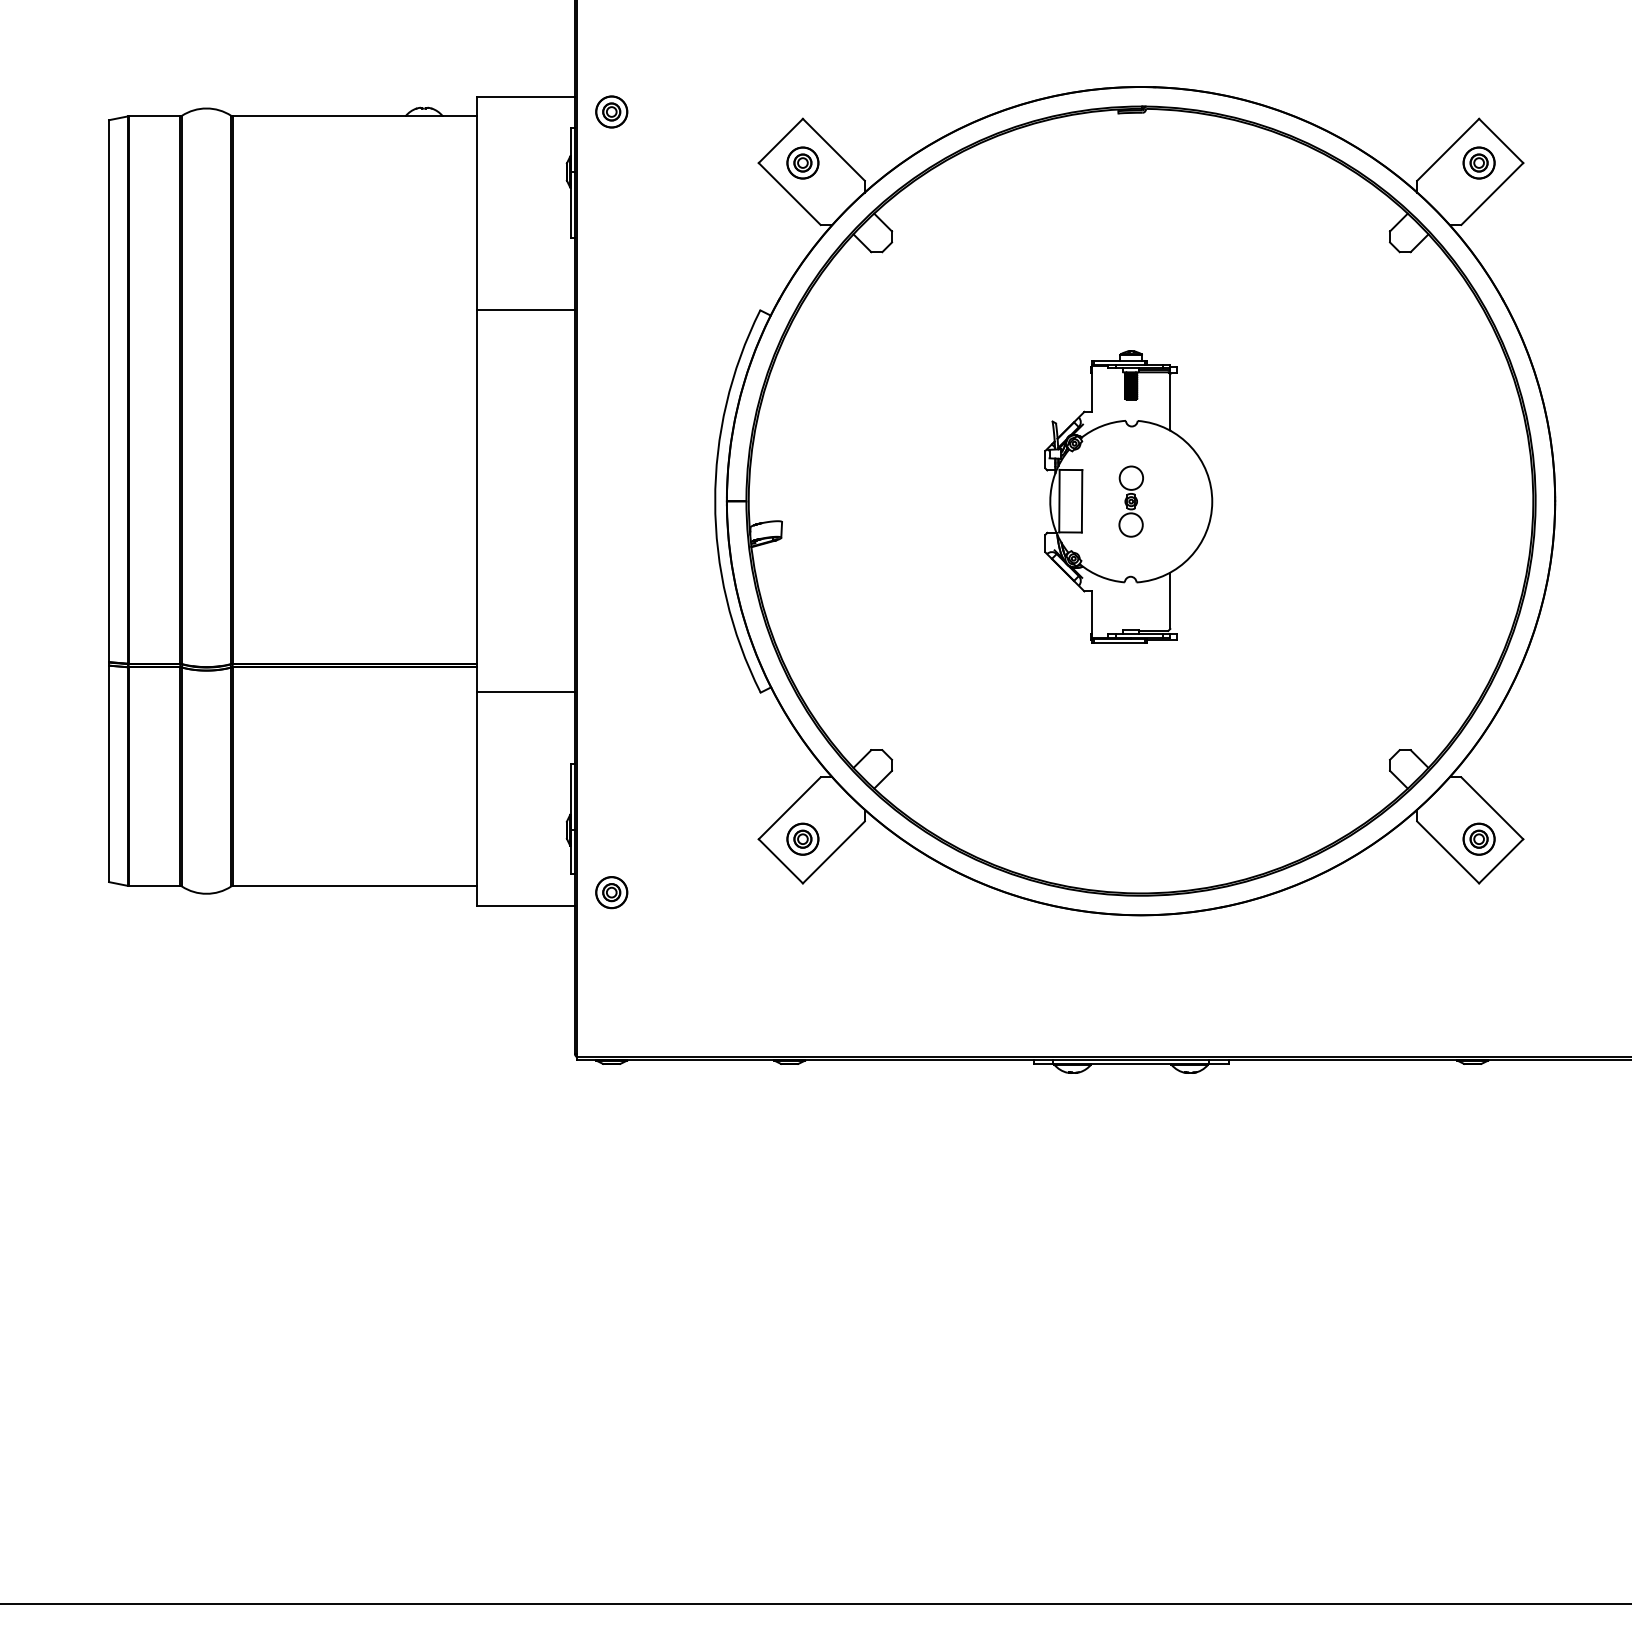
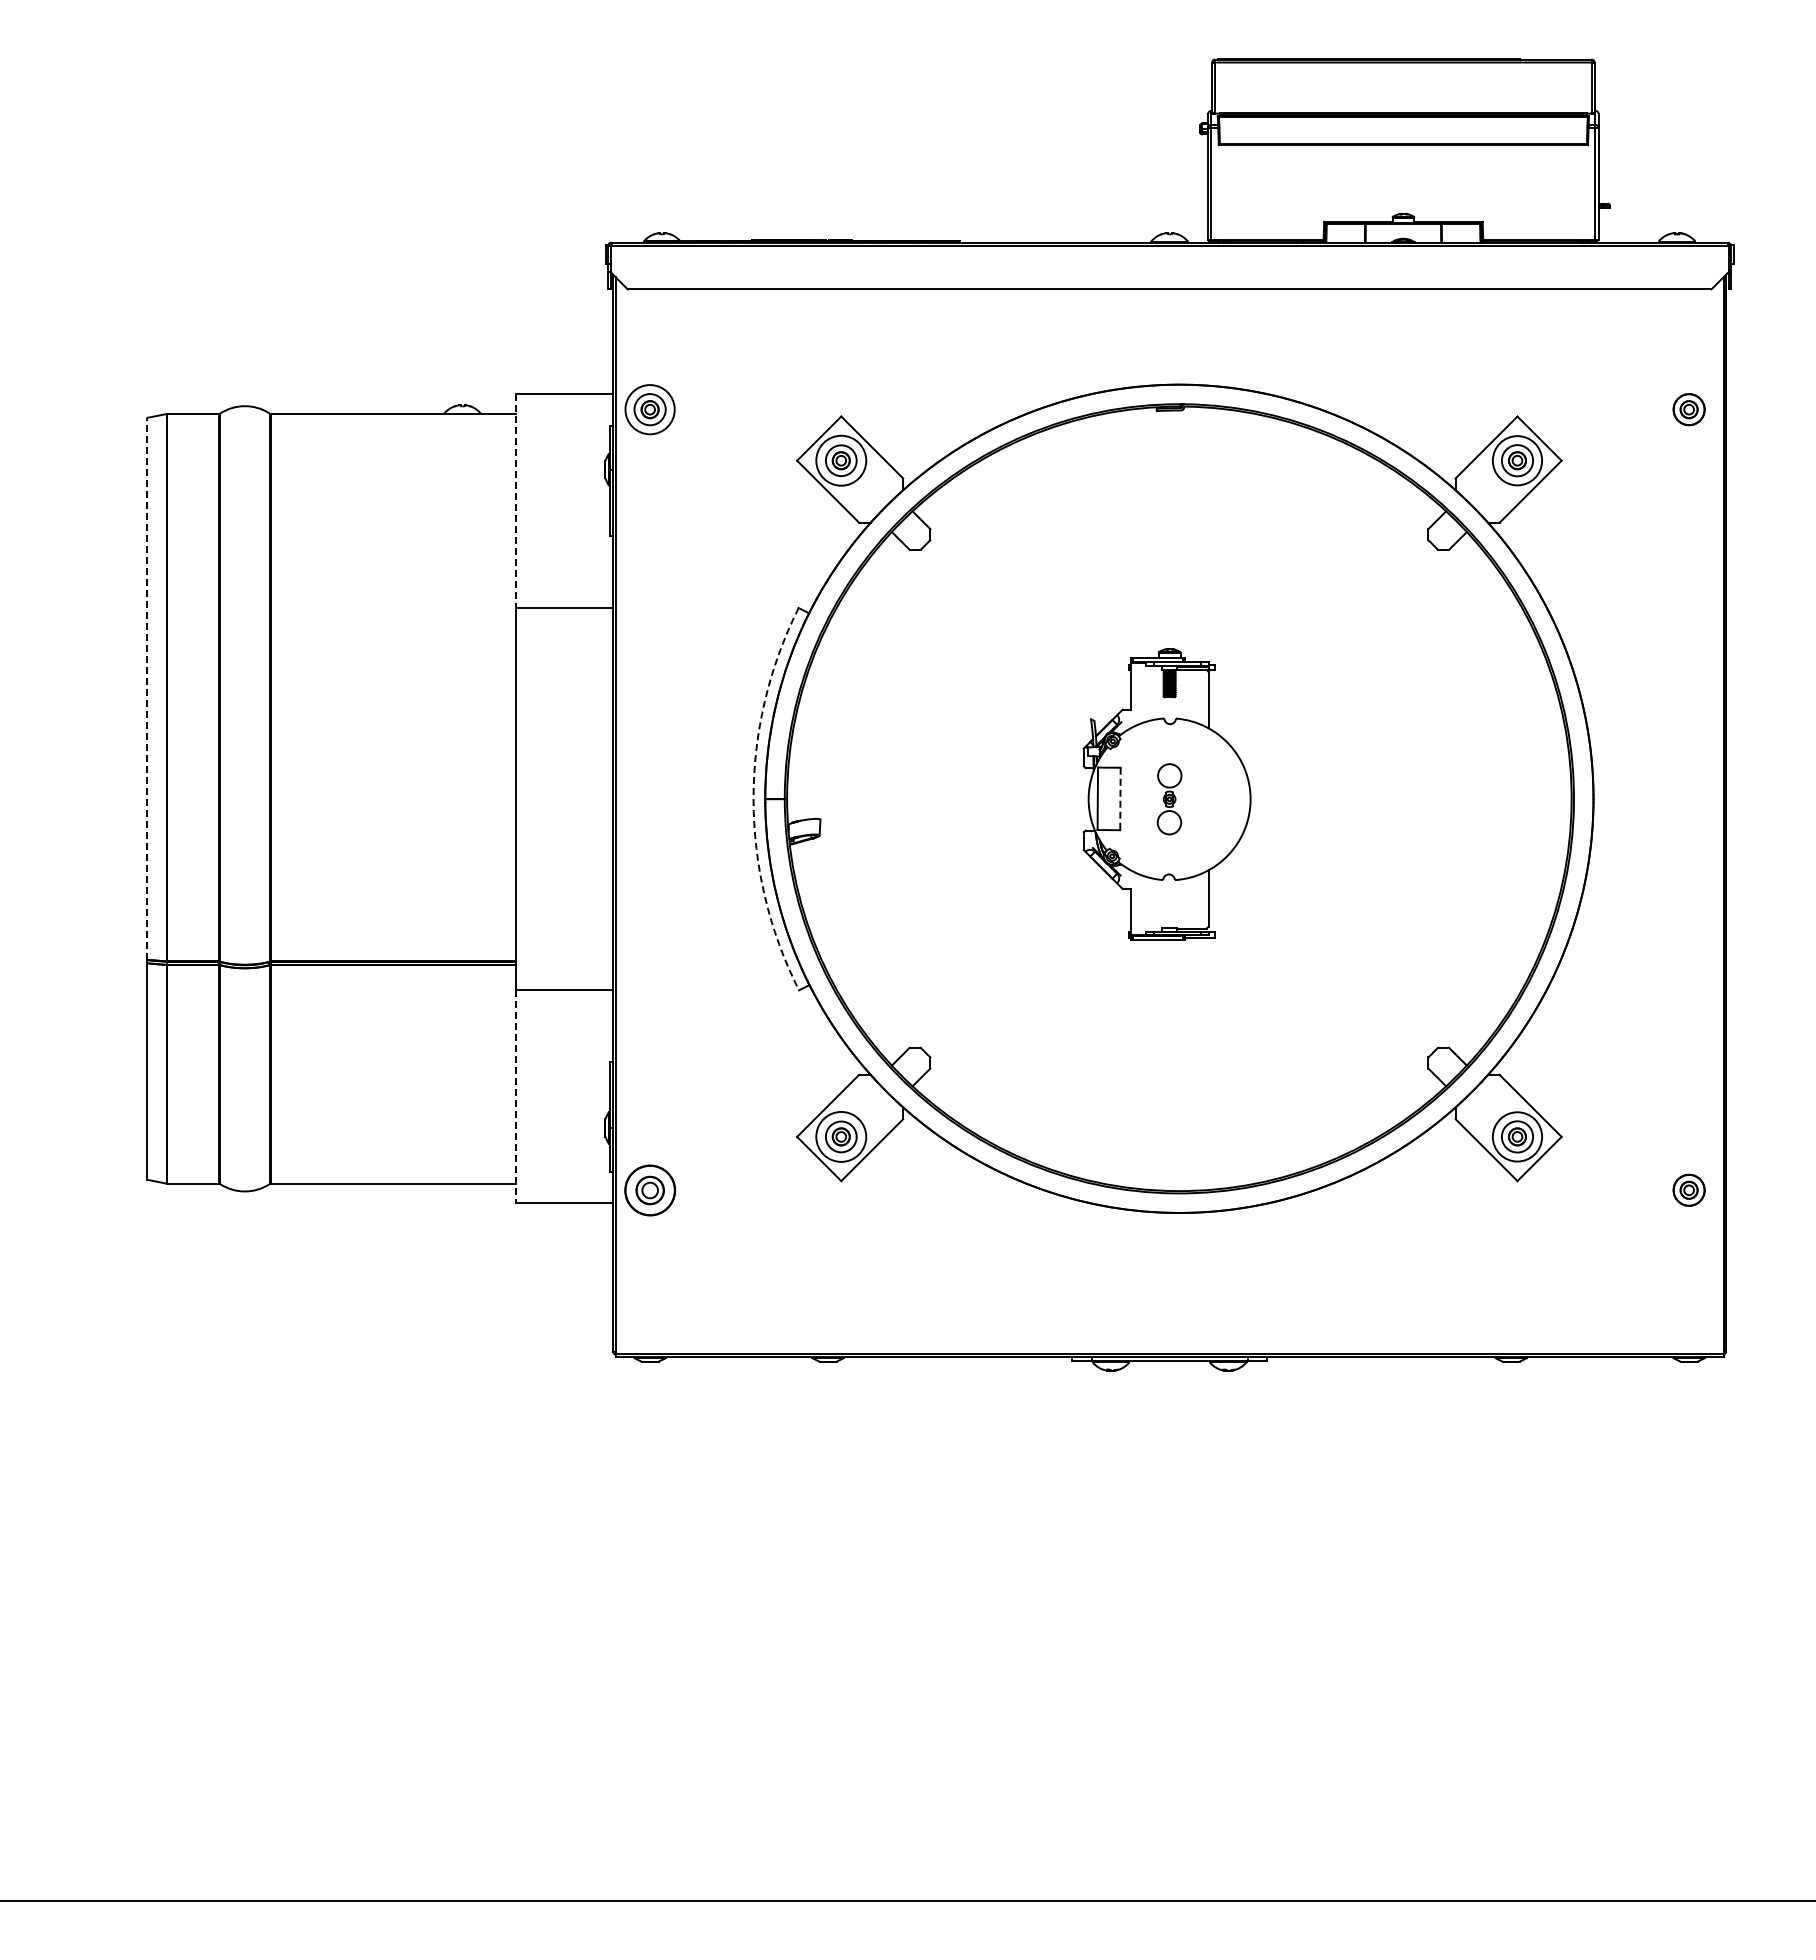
circle: (611, 111) -> (649, 409), size x1.6
circle: (802, 162) -> (840, 460), size x1.6
circle: (1479, 162) -> (1517, 460), size x1.6
line: (477, 203) -> (515, 501), solid -> dashed
line: (109, 390) -> (147, 688), solid -> dashed
arc: (715, 501) -> (753, 799), solid -> dashed
line: (1082, 501) -> (1120, 799), solid -> dashed
line: (477, 798) -> (515, 1096), solid -> dashed
circle: (802, 838) -> (840, 1136), size x1.6
circle: (1479, 838) -> (1517, 1136), size x1.6
part: (611, 891) -> (649, 1189), size x1.6

